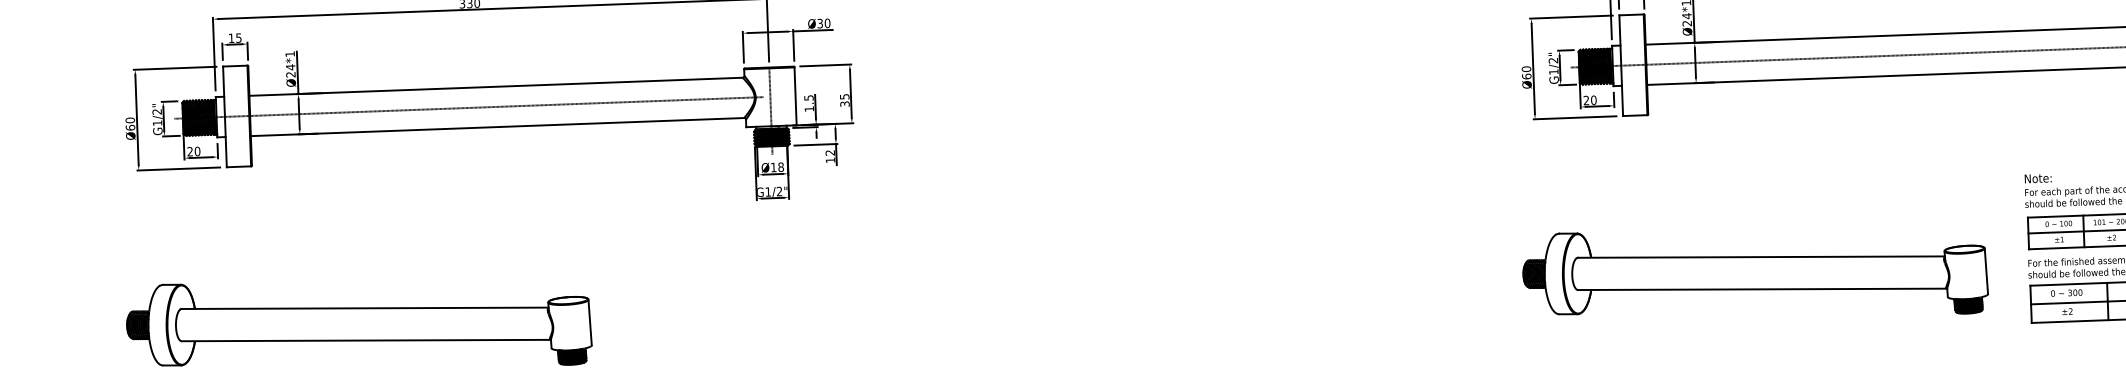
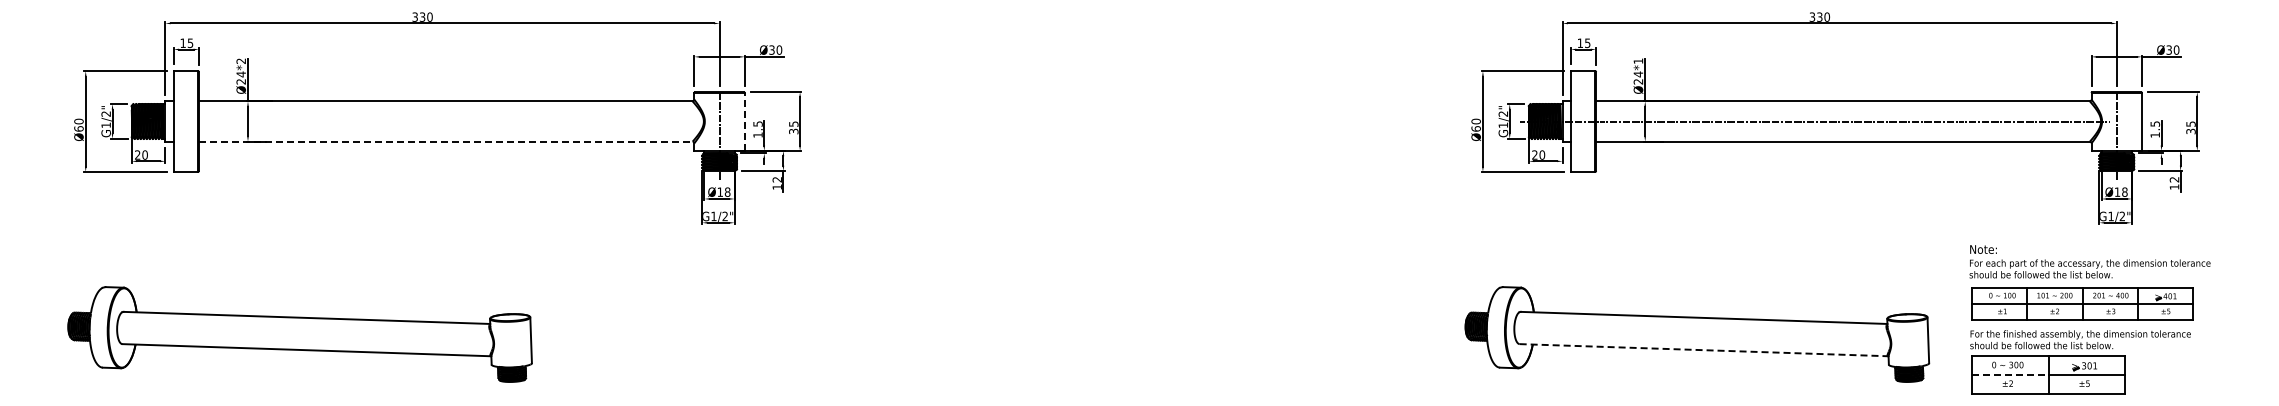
text: (289, 53) -> (240, 60), Ø24*1 -> Ø24*2
line: (795, 95) -> (744, 121), solid -> dashed
line: (468, 107) -> (417, 121), removed
line: (497, 126) -> (445, 141), solid -> dashed
line: (1763, 289) -> (1704, 350), solid -> dashed
line: (2069, 303) -> (2010, 375), solid -> dashed

